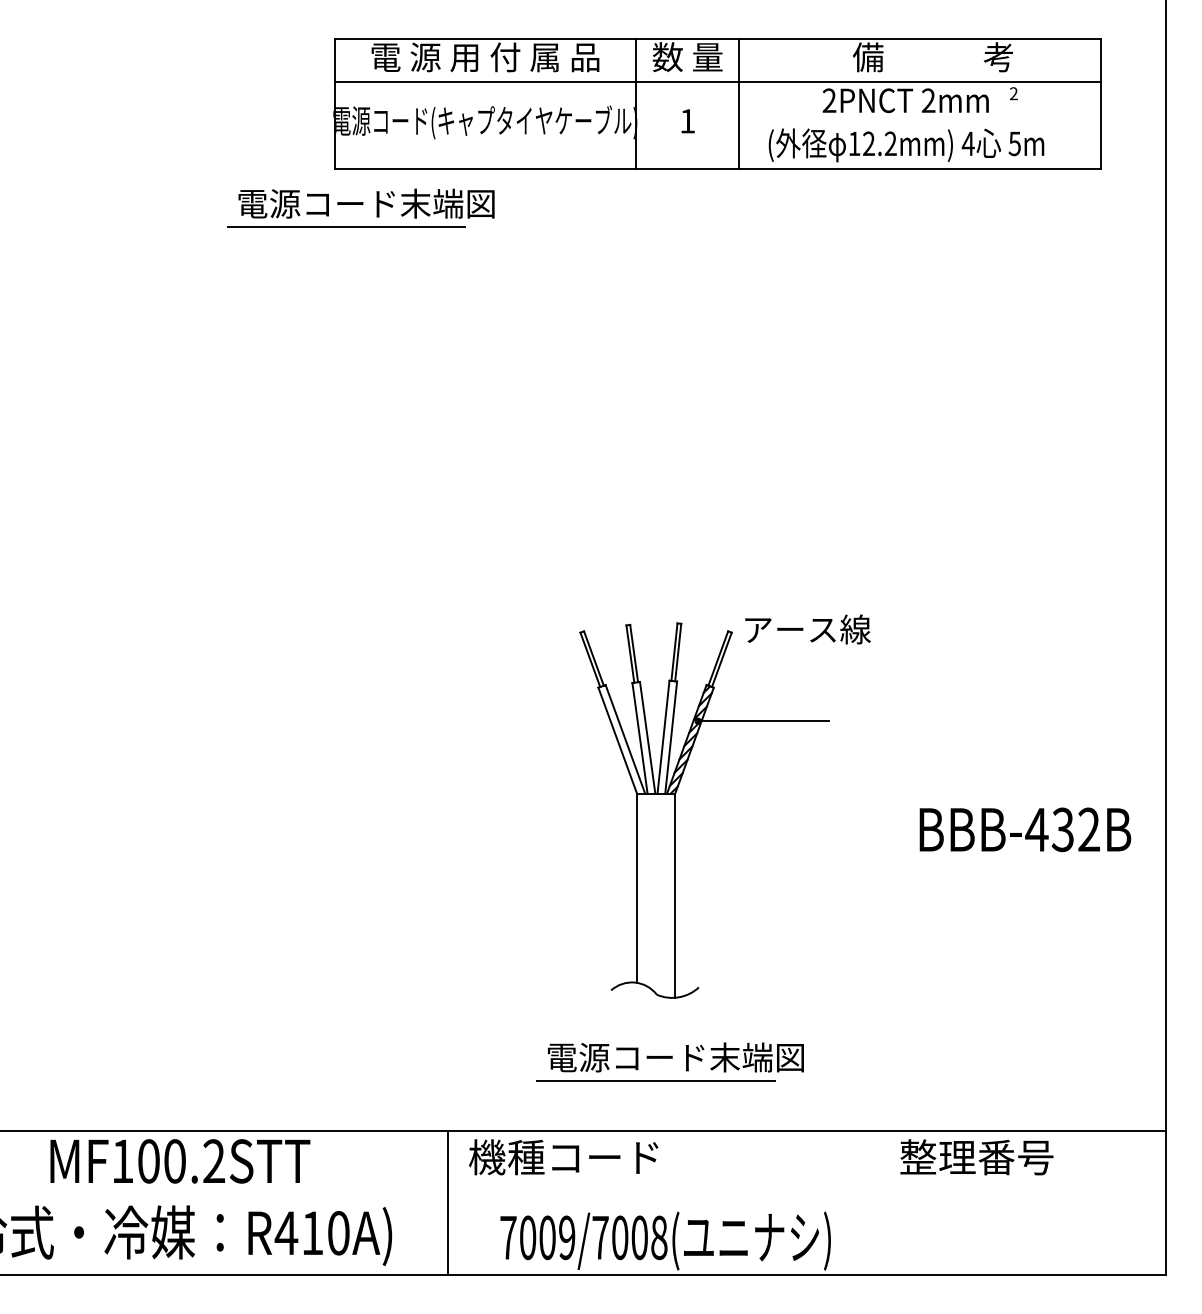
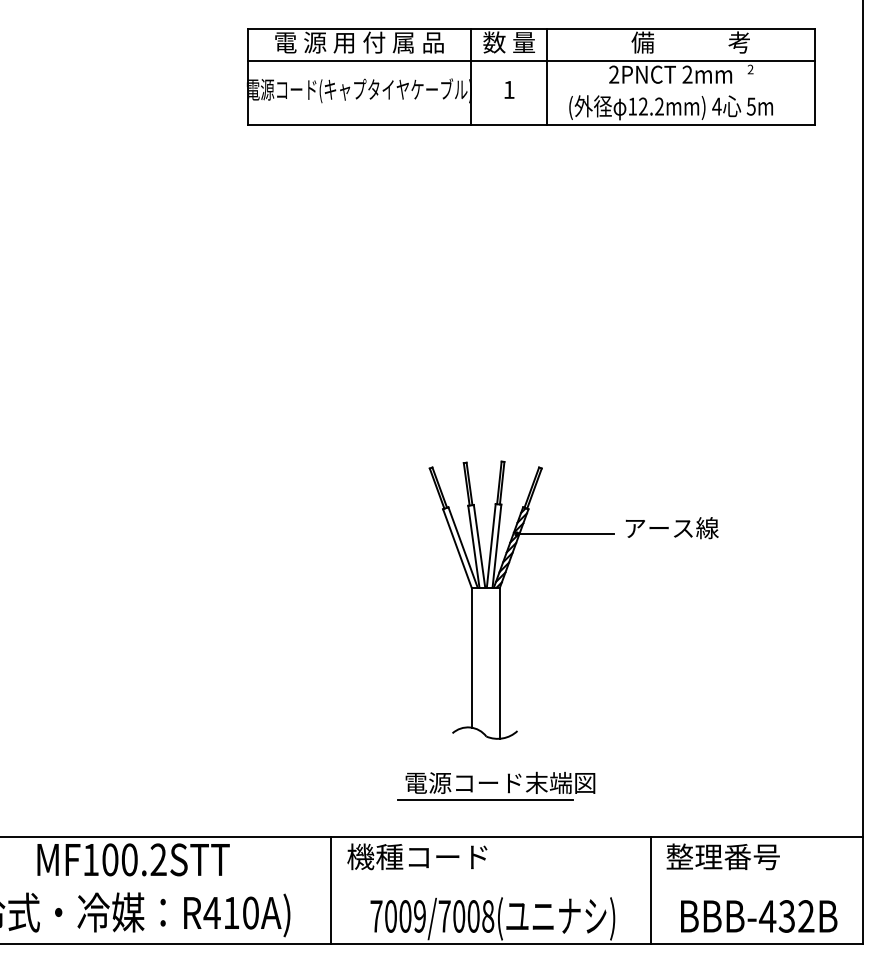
part: (361, 207) -> (267, 153), removed
text: (807, 629) -> (671, 528), moved
text: (1025, 829) -> (759, 916), moved
line: (878, 1202) -> (650, 890), added

